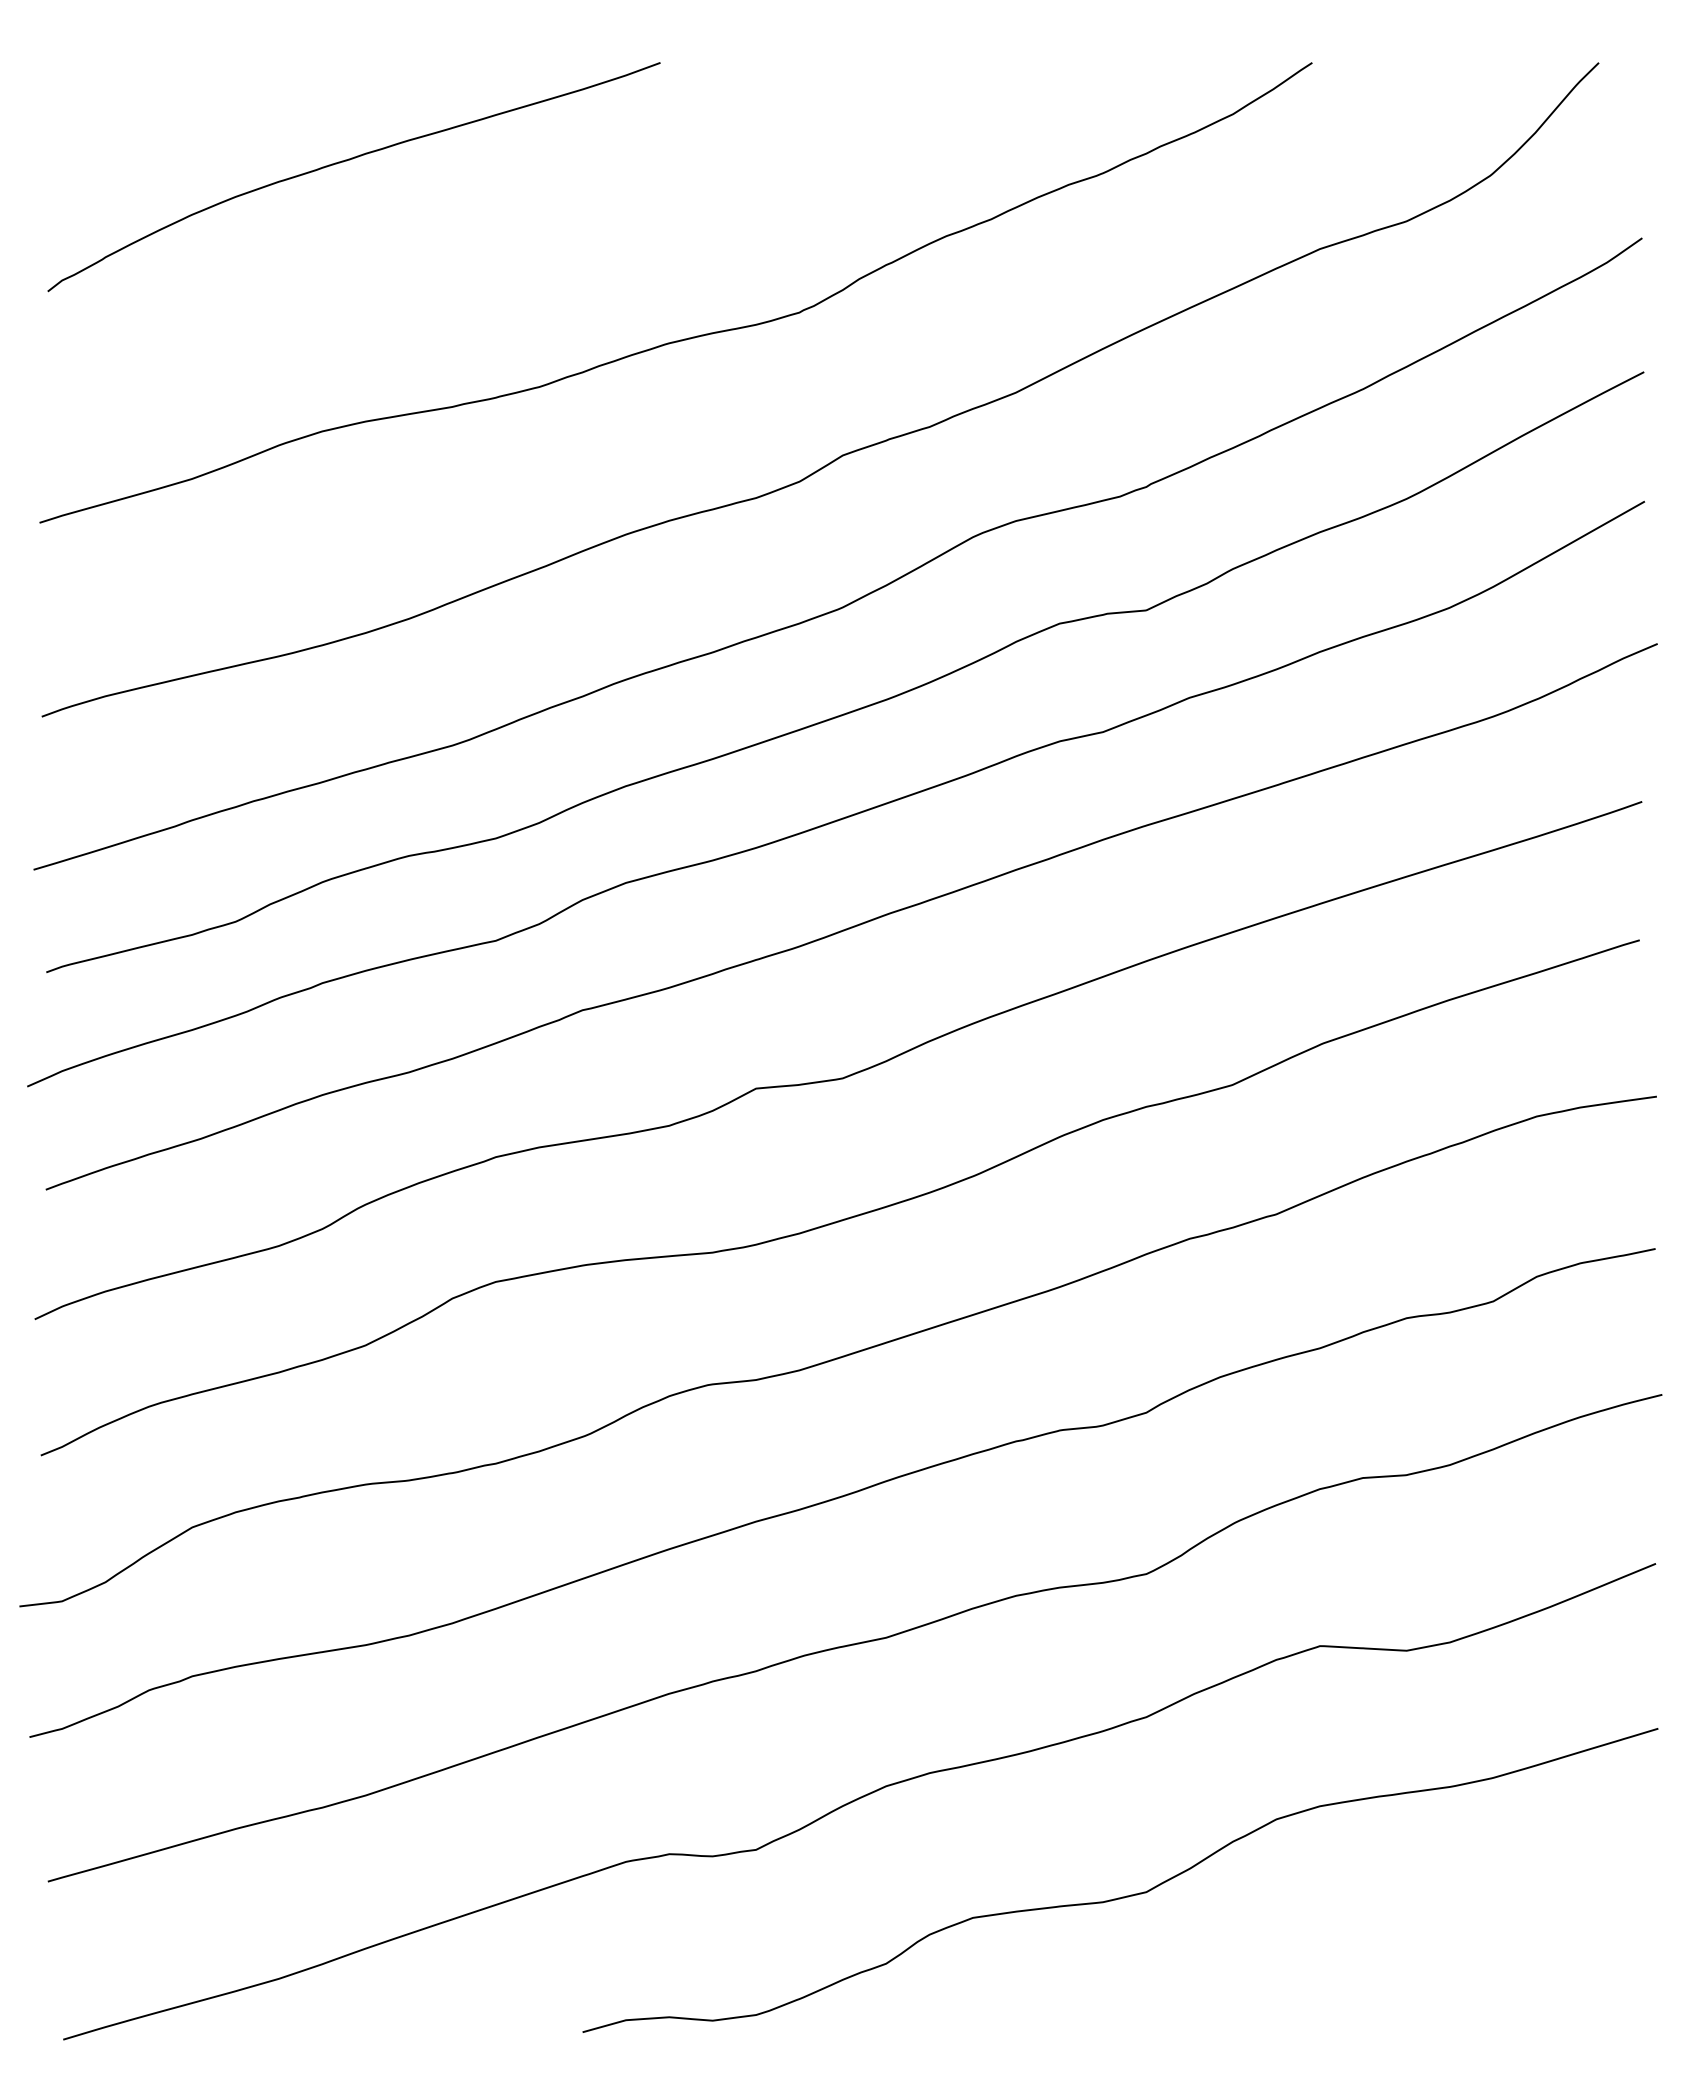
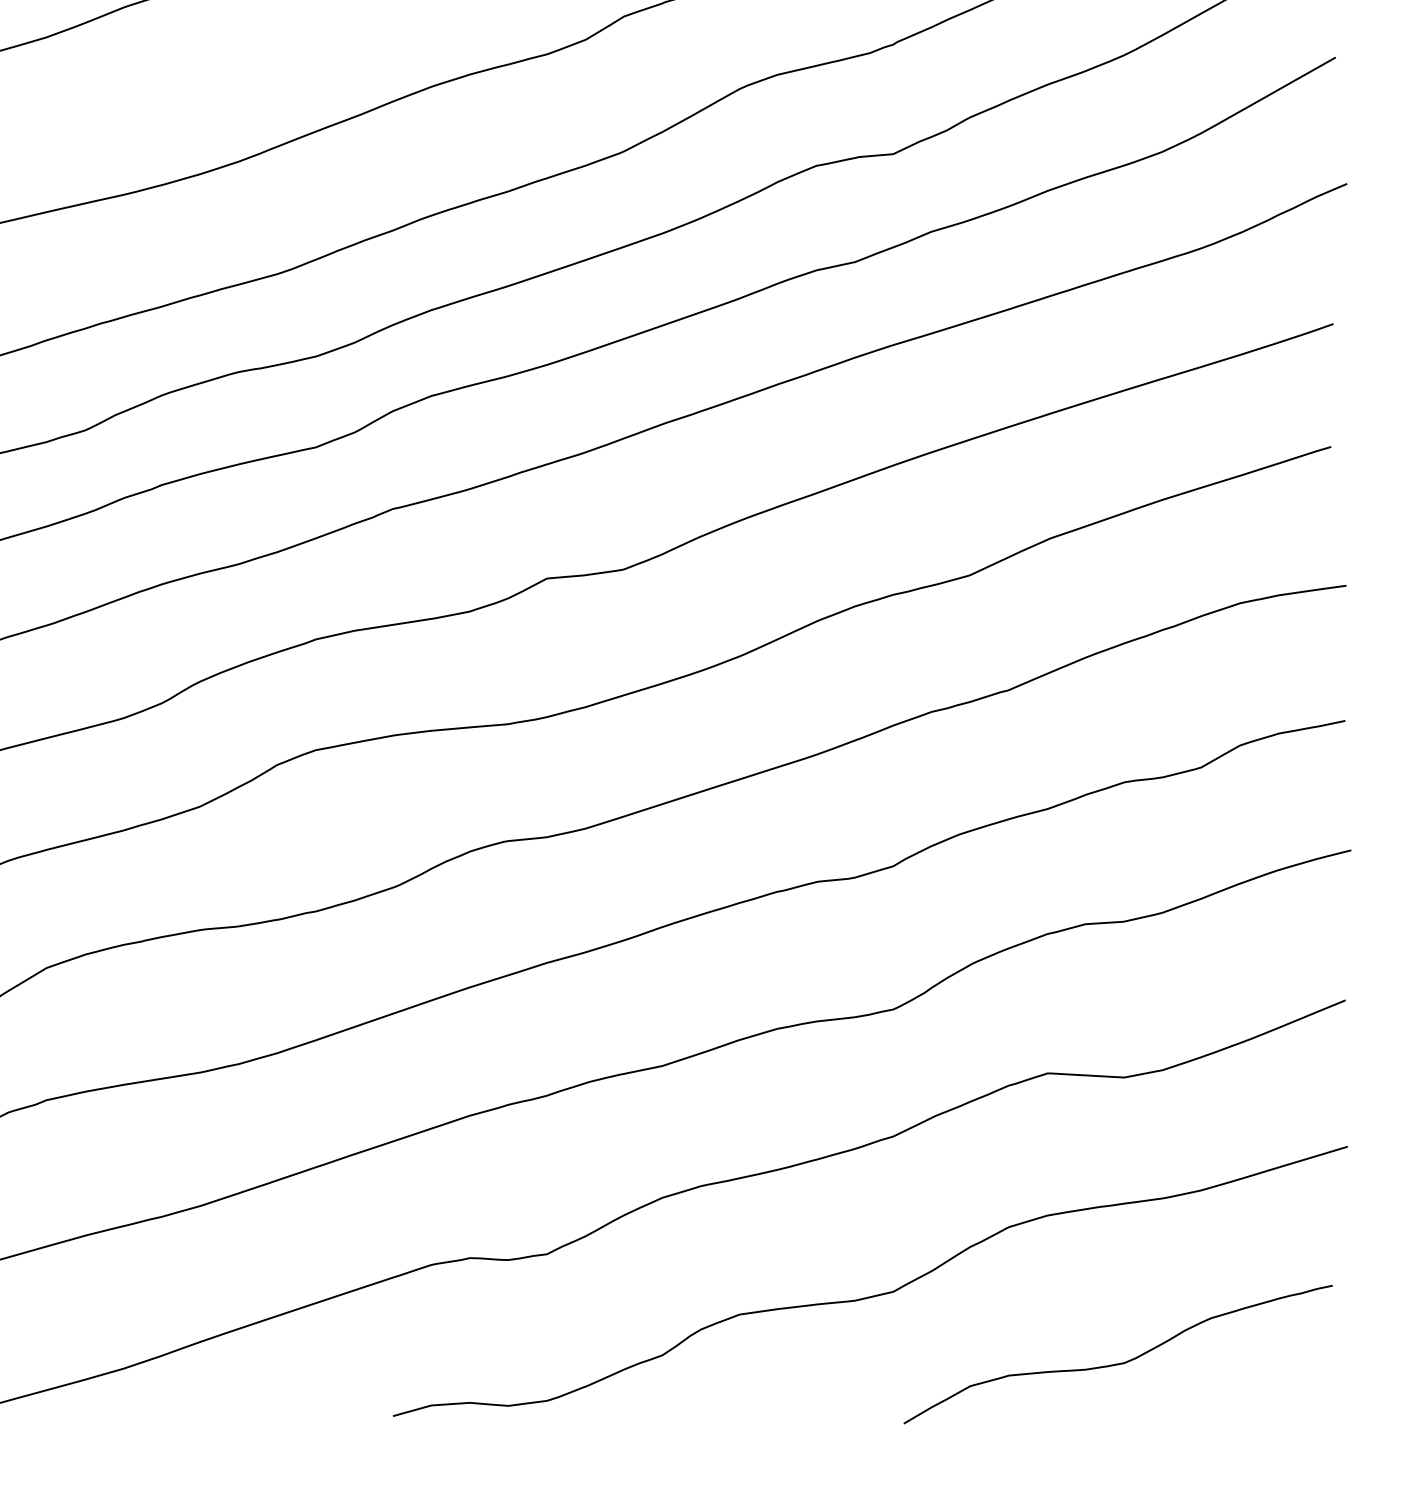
curve: (1399, 1972) -> (1118, 1363), added

